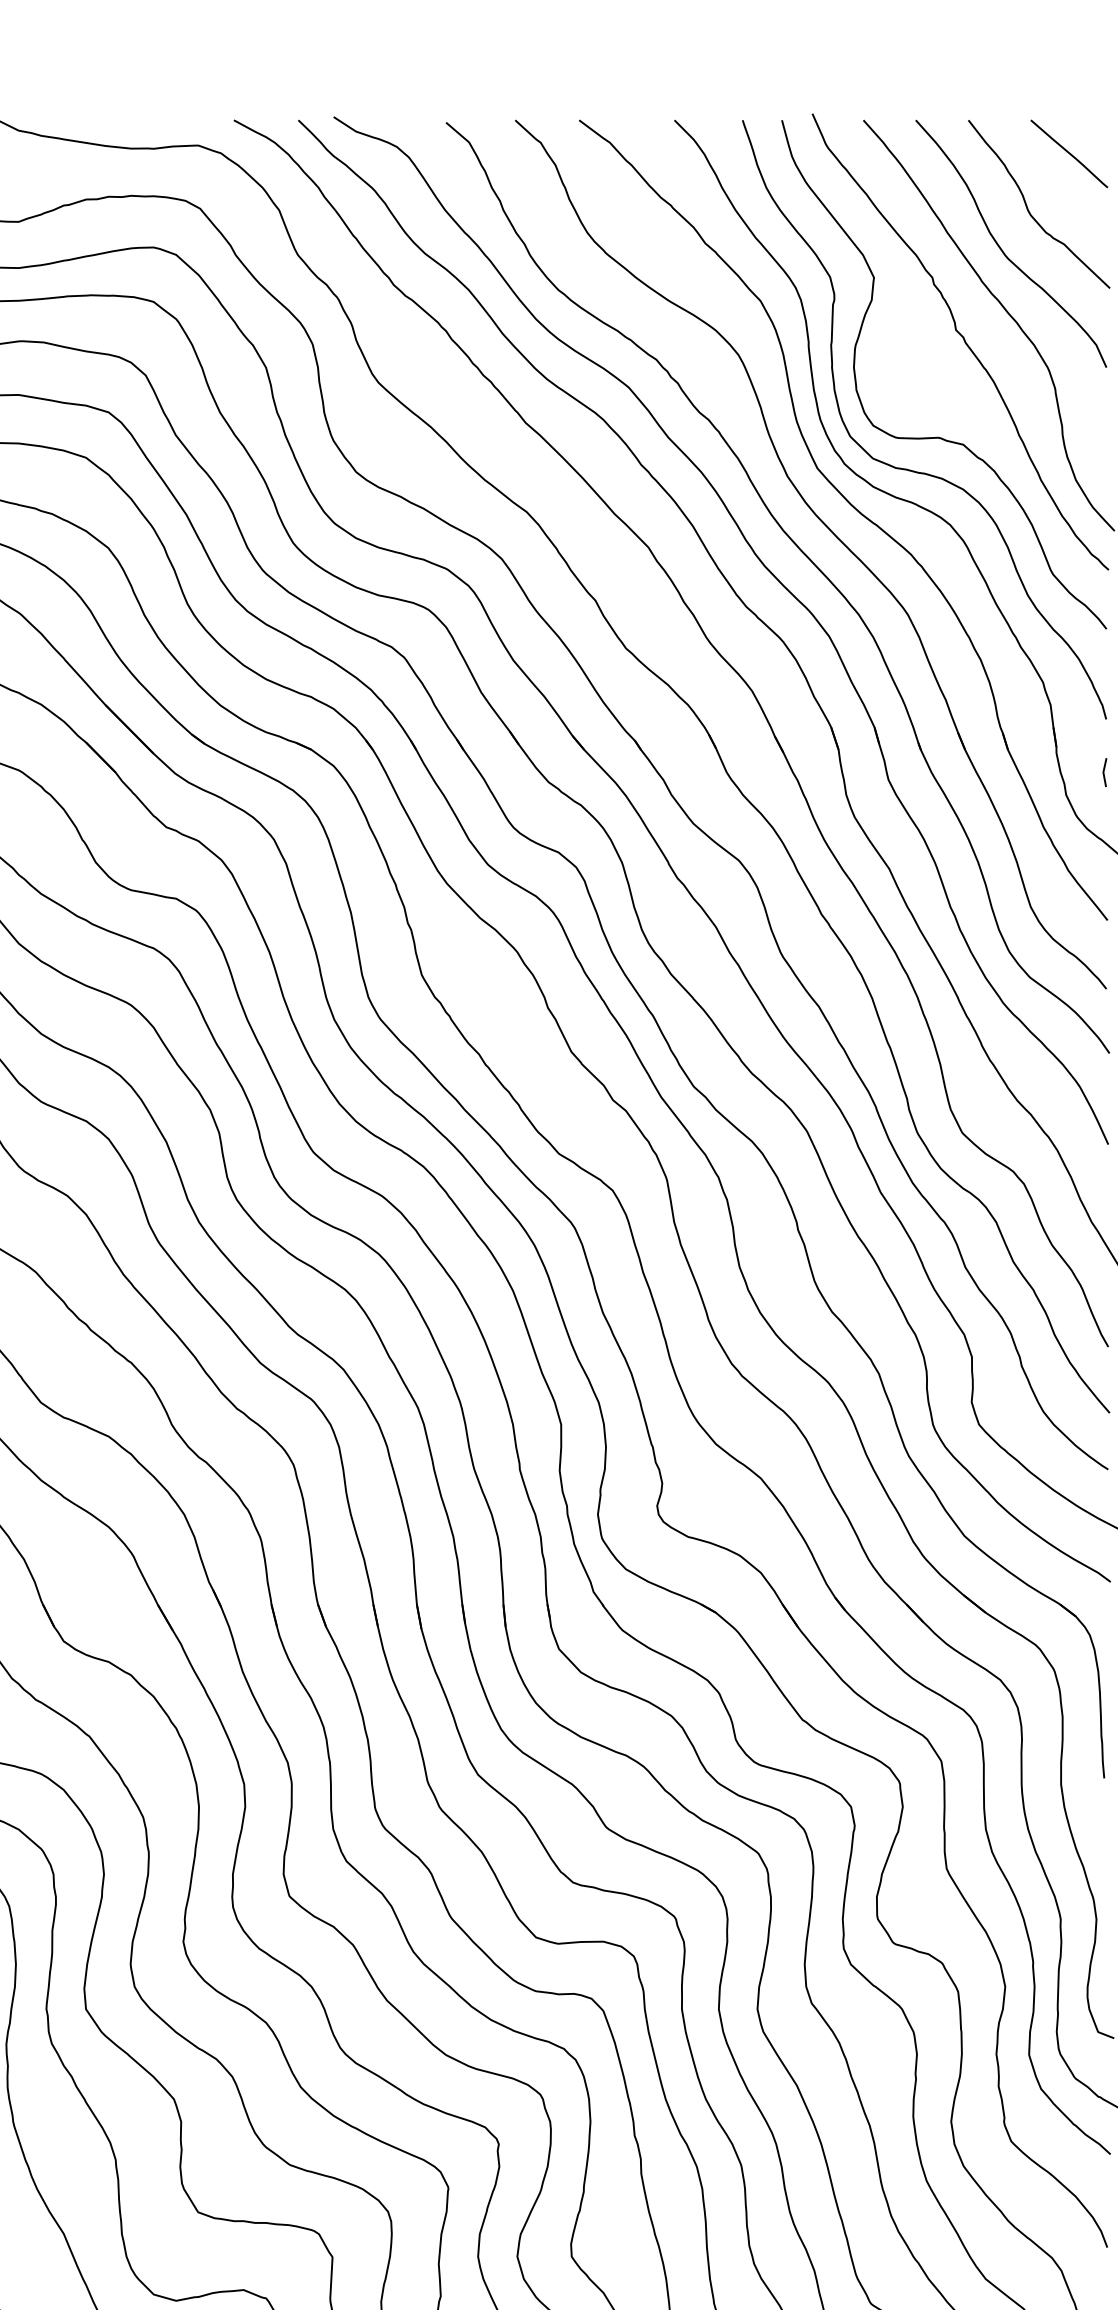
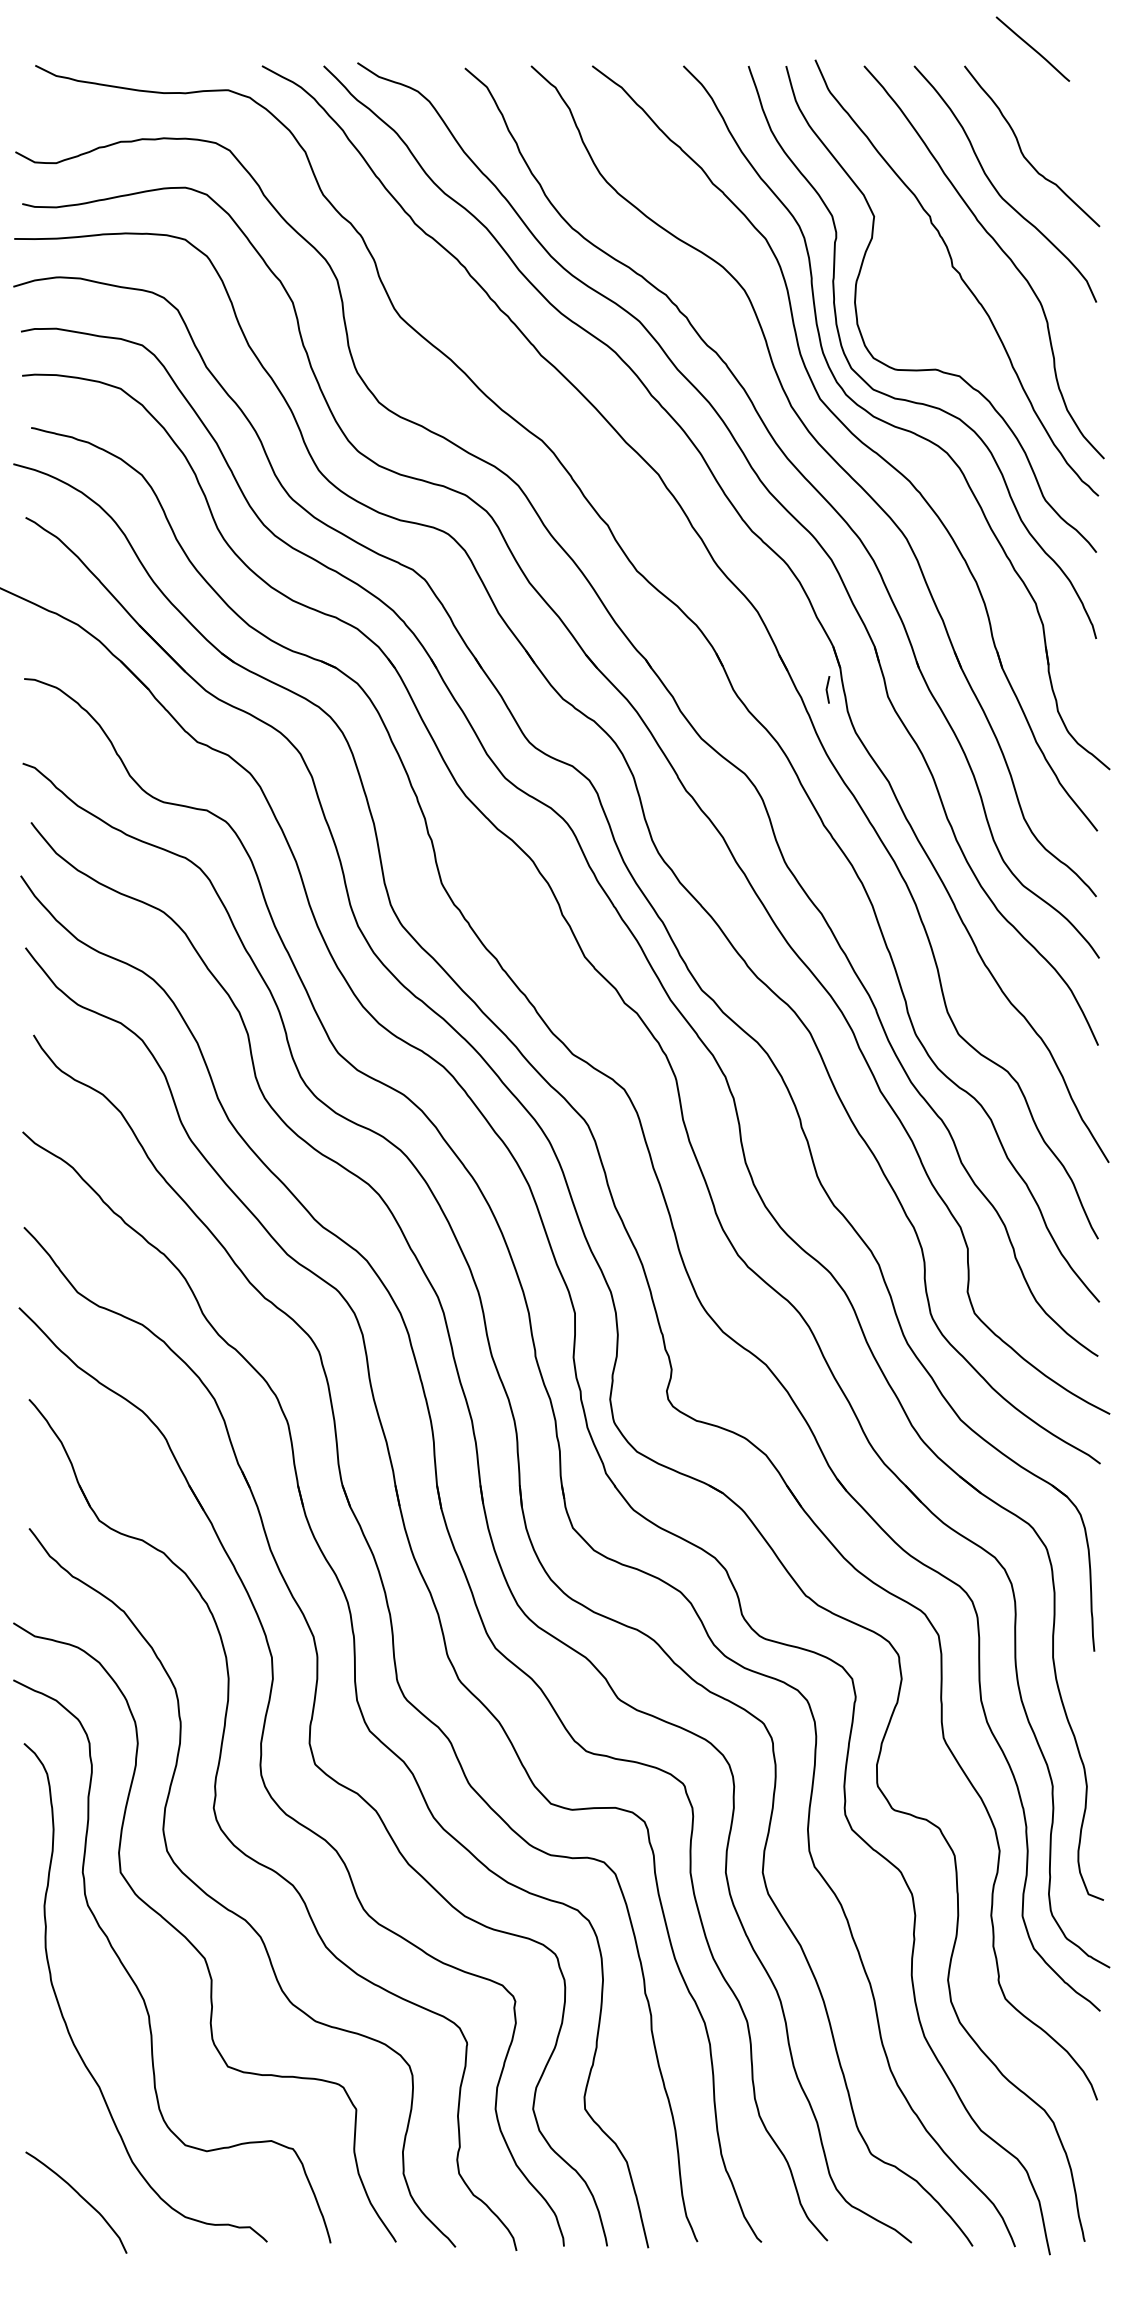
line: (1068, 153) -> (1032, 48), moved
line: (1104, 772) -> (827, 689), moved

